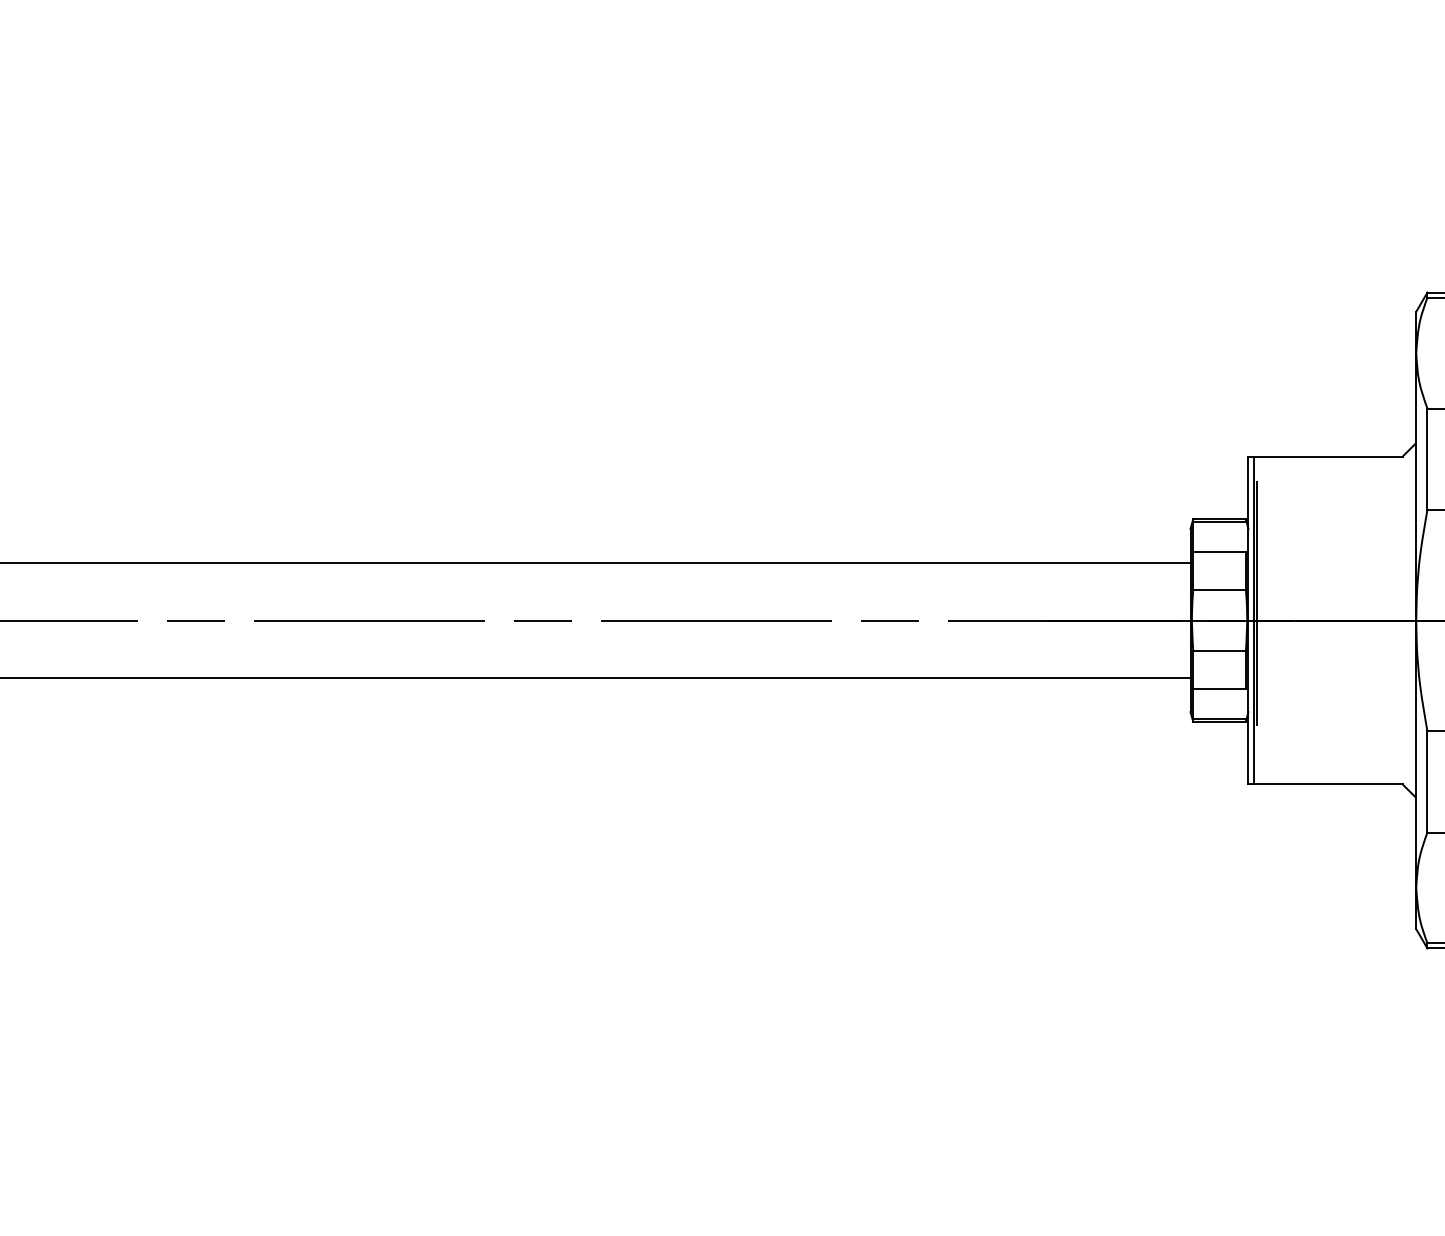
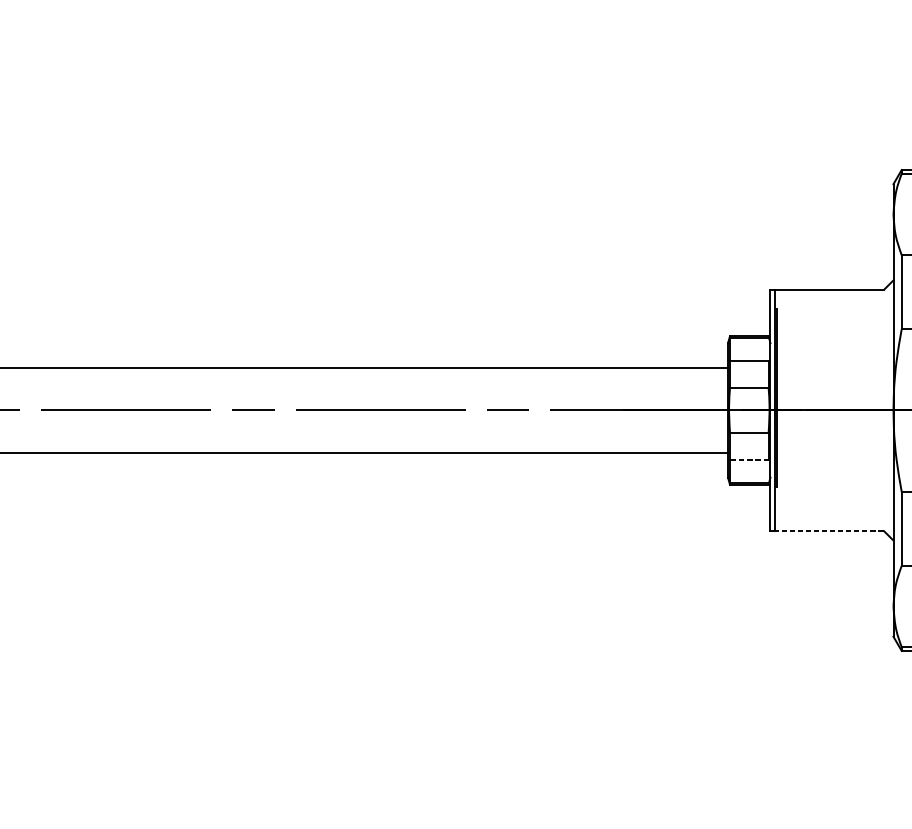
line: (1219, 688) -> (749, 460), solid -> dashed
line: (1327, 784) -> (828, 530), solid -> dashed

